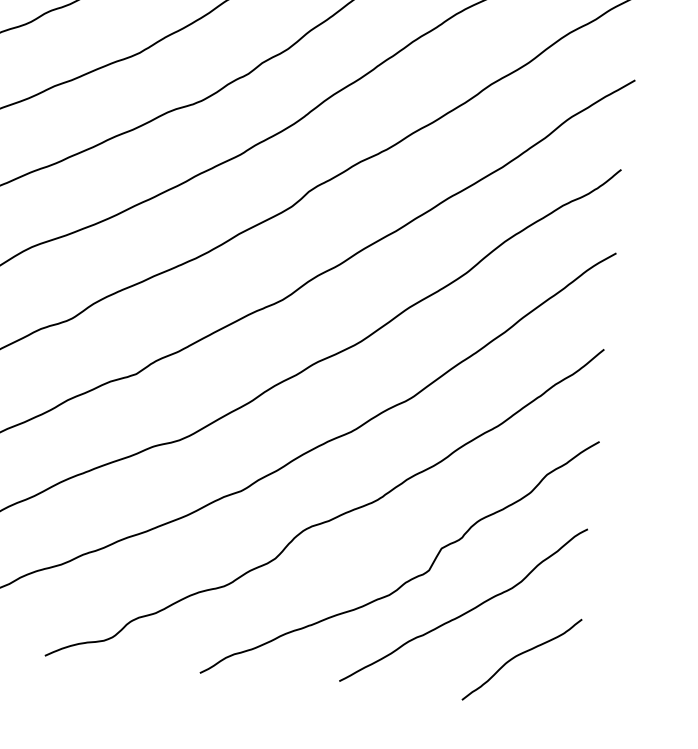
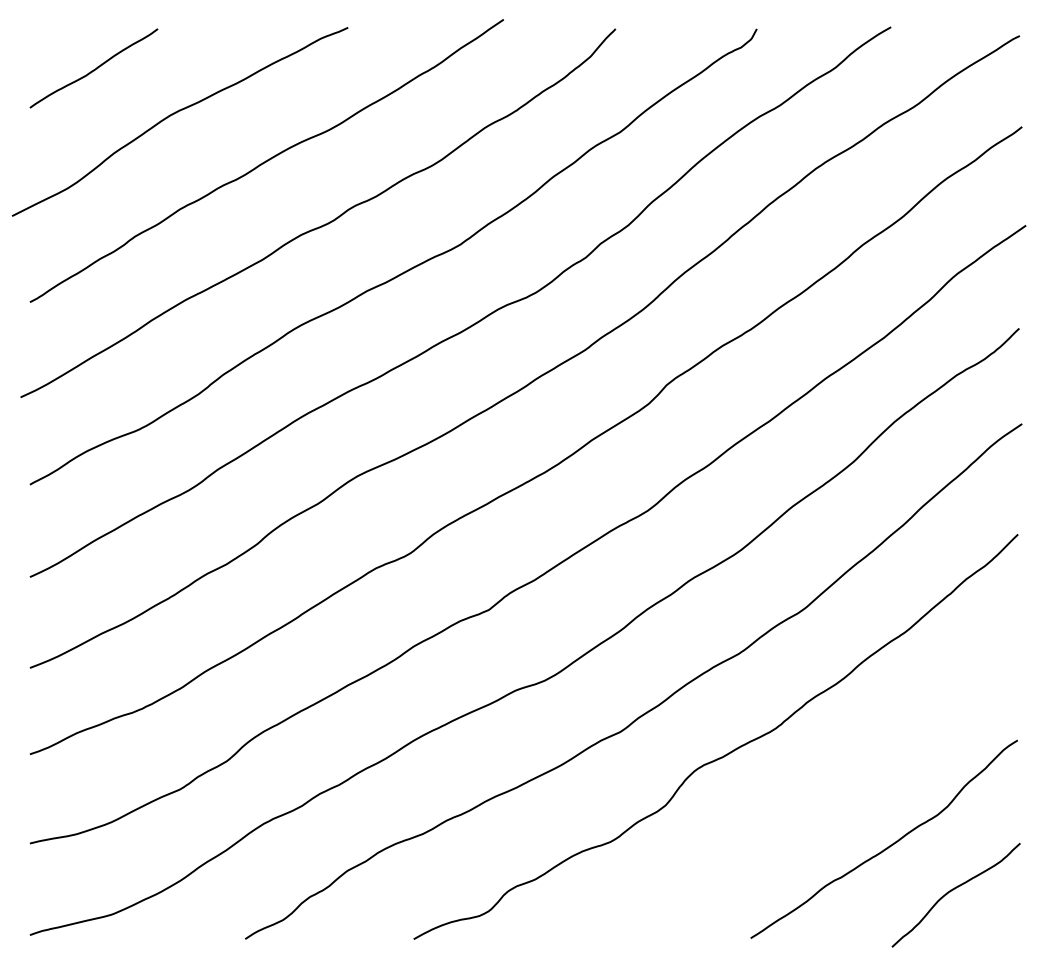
curve: (410, 578) -> (821, 814), removed

